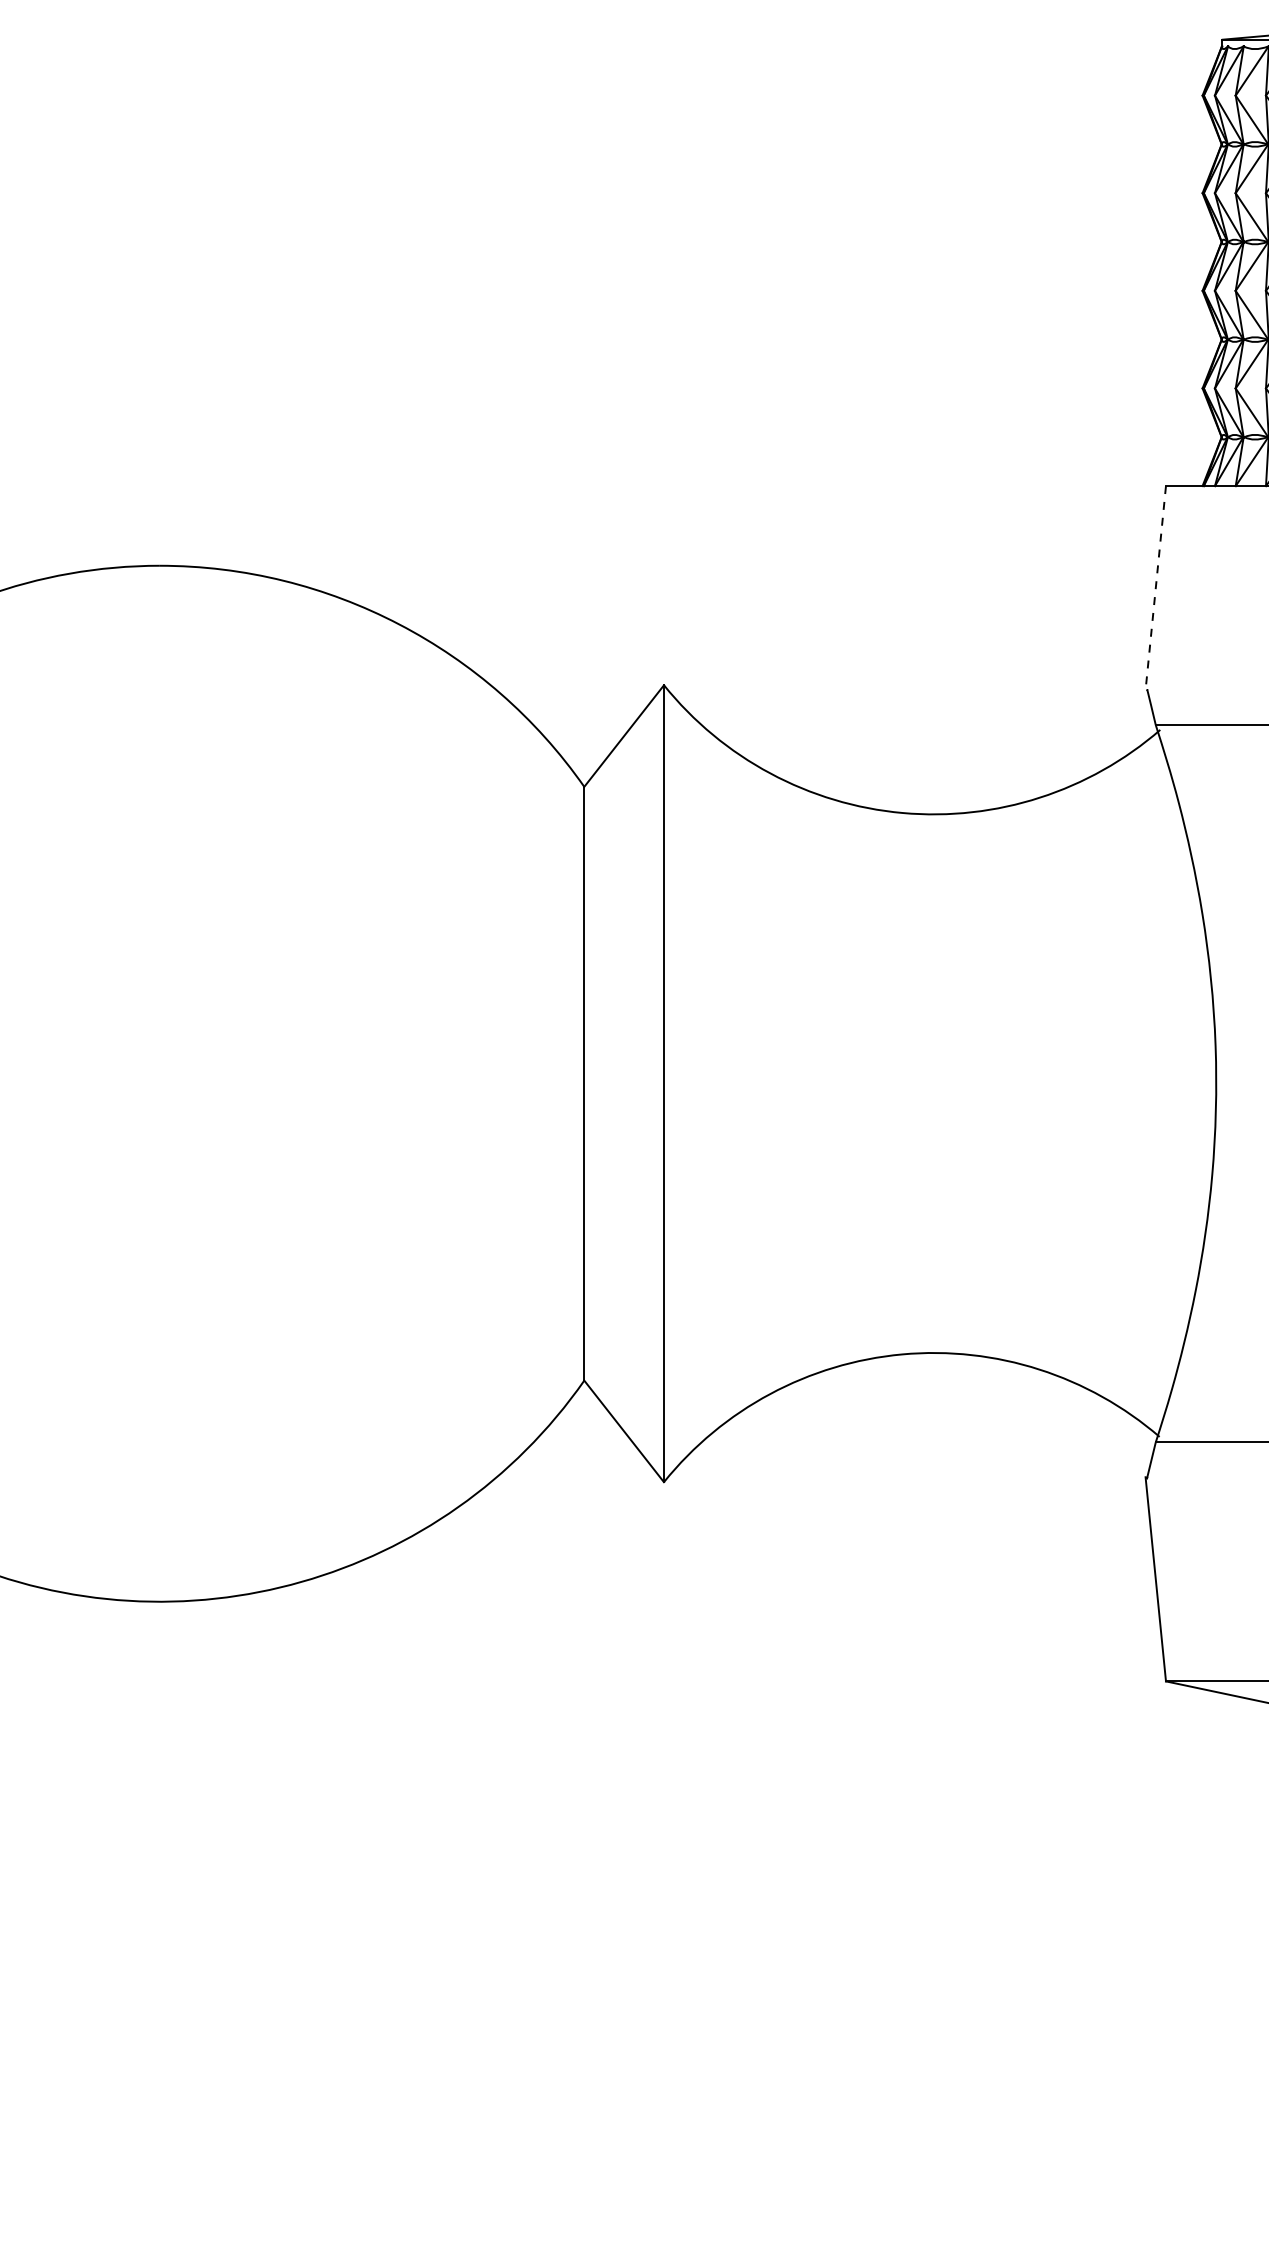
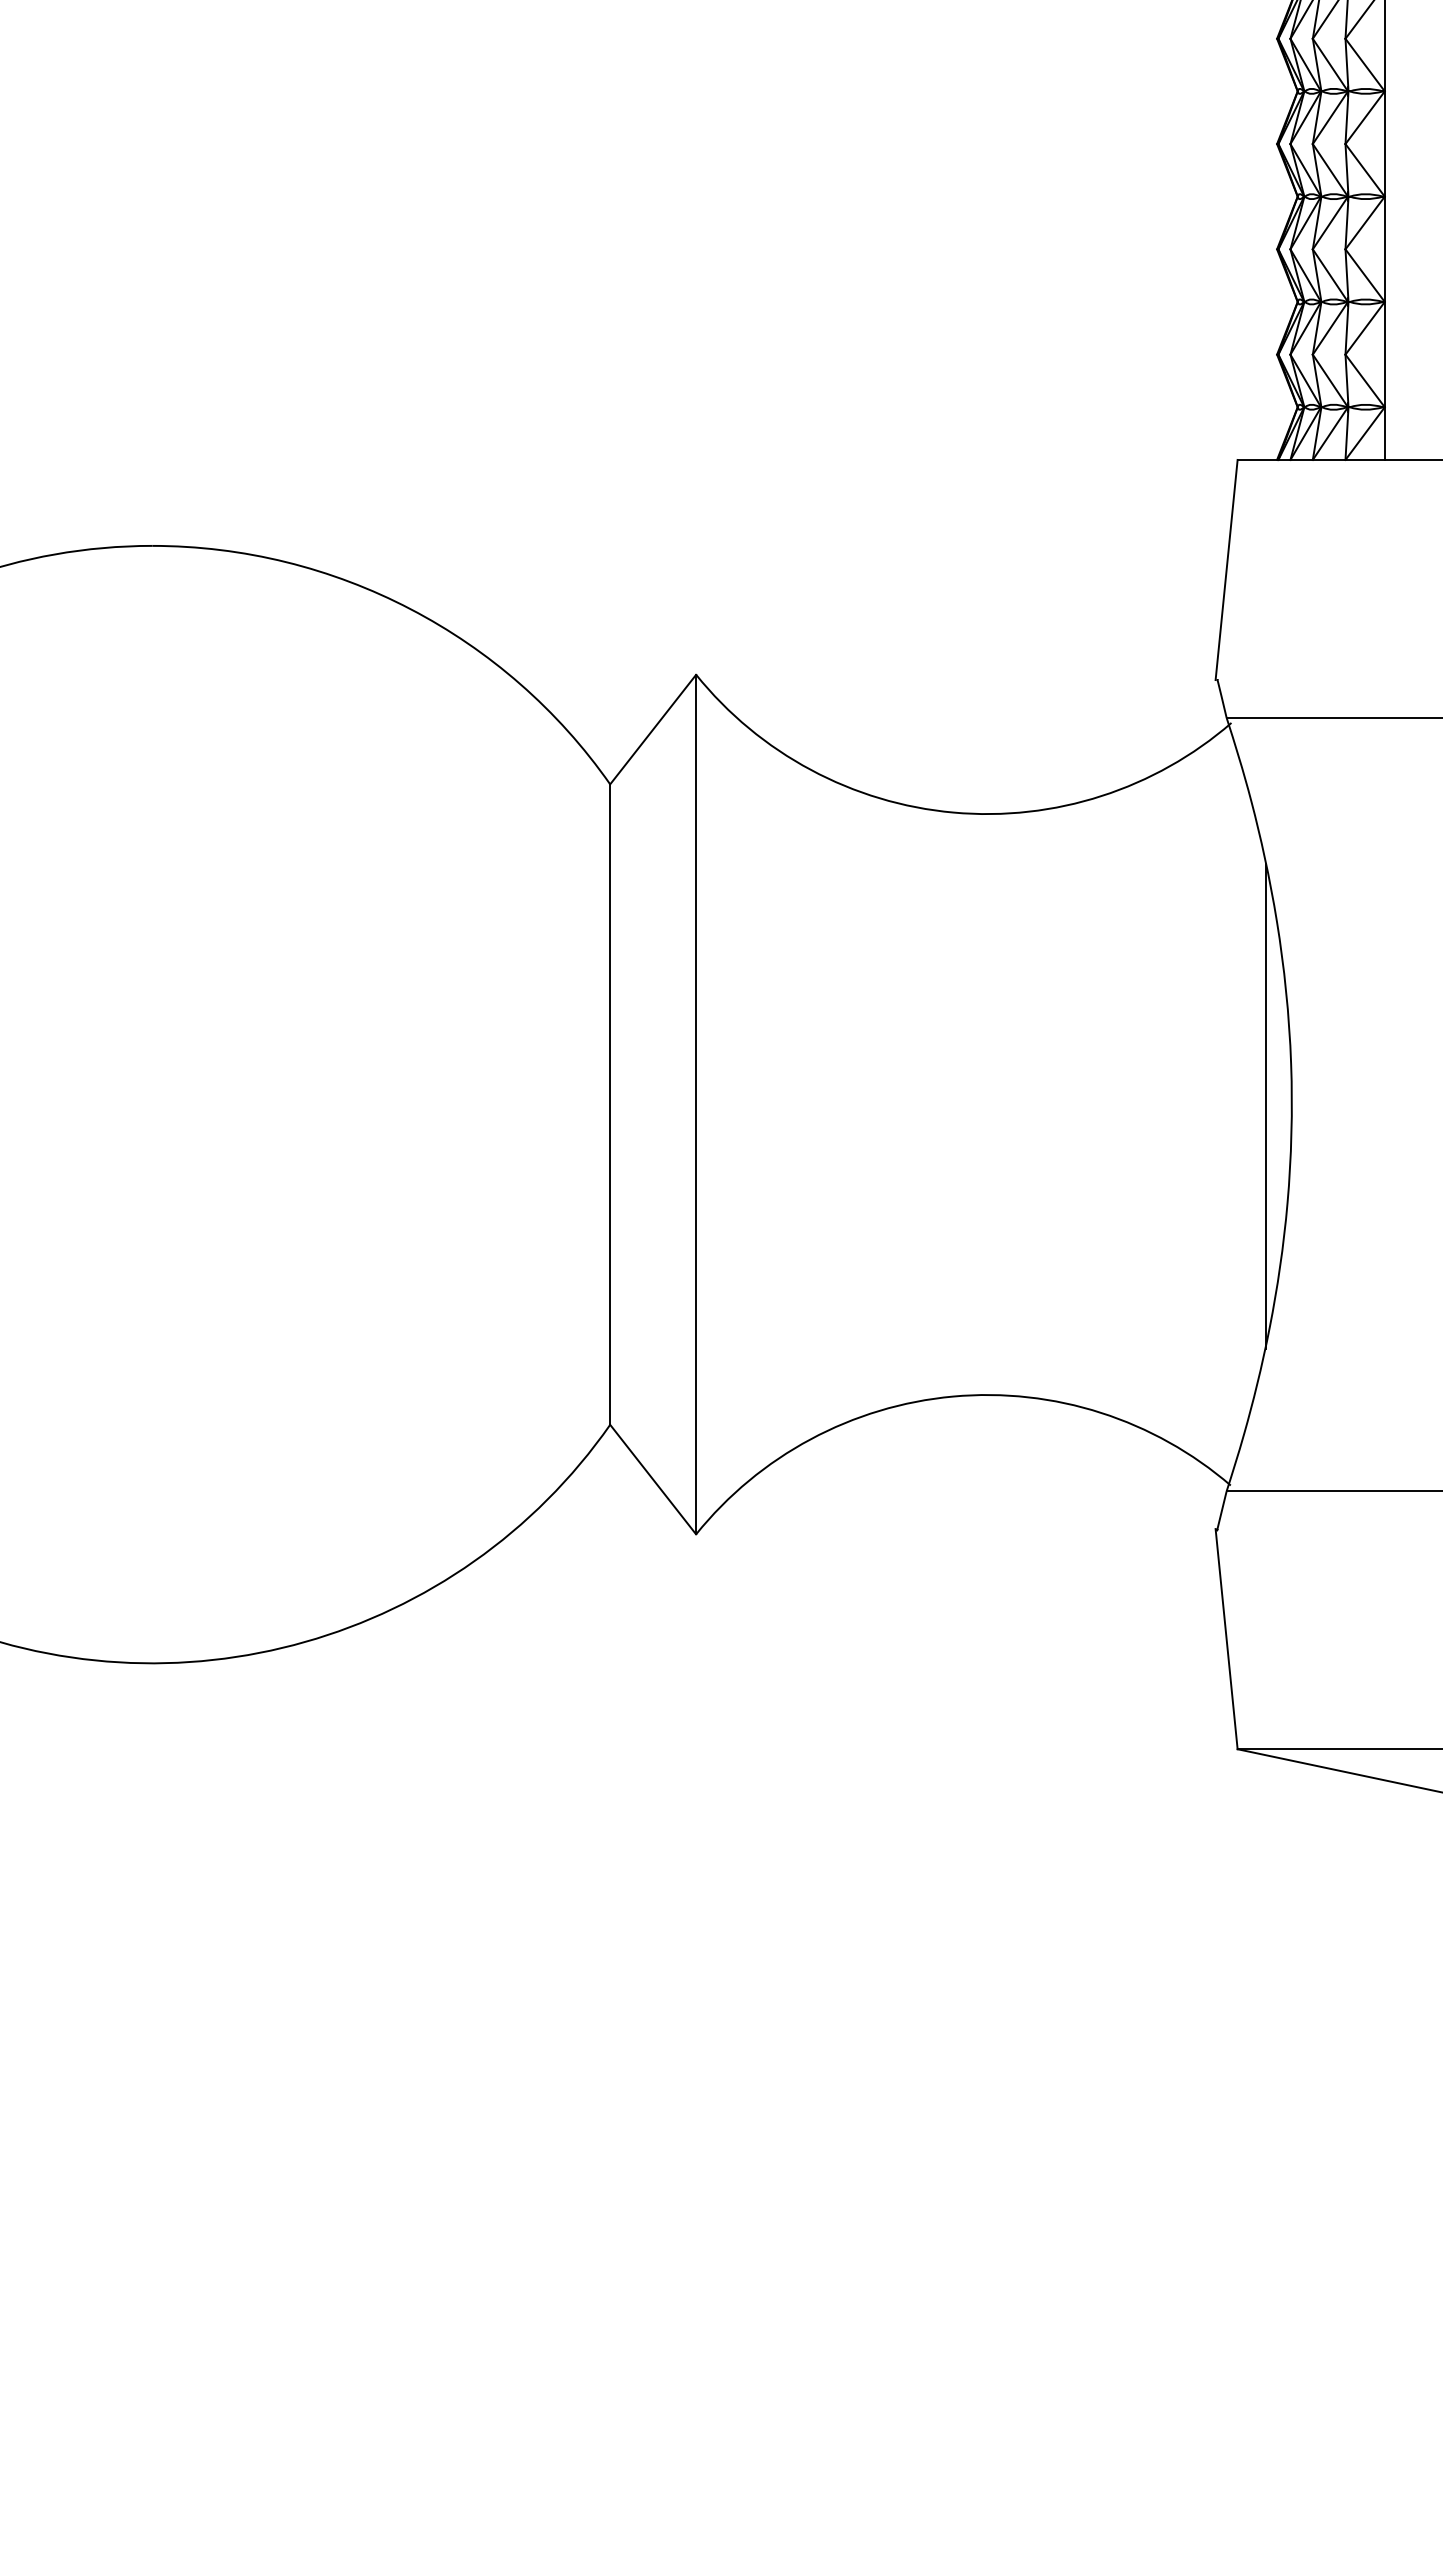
line: (1155, 588) -> (1226, 570), dashed -> solid
line: (1191, 1085) -> (1265, 1106), added

